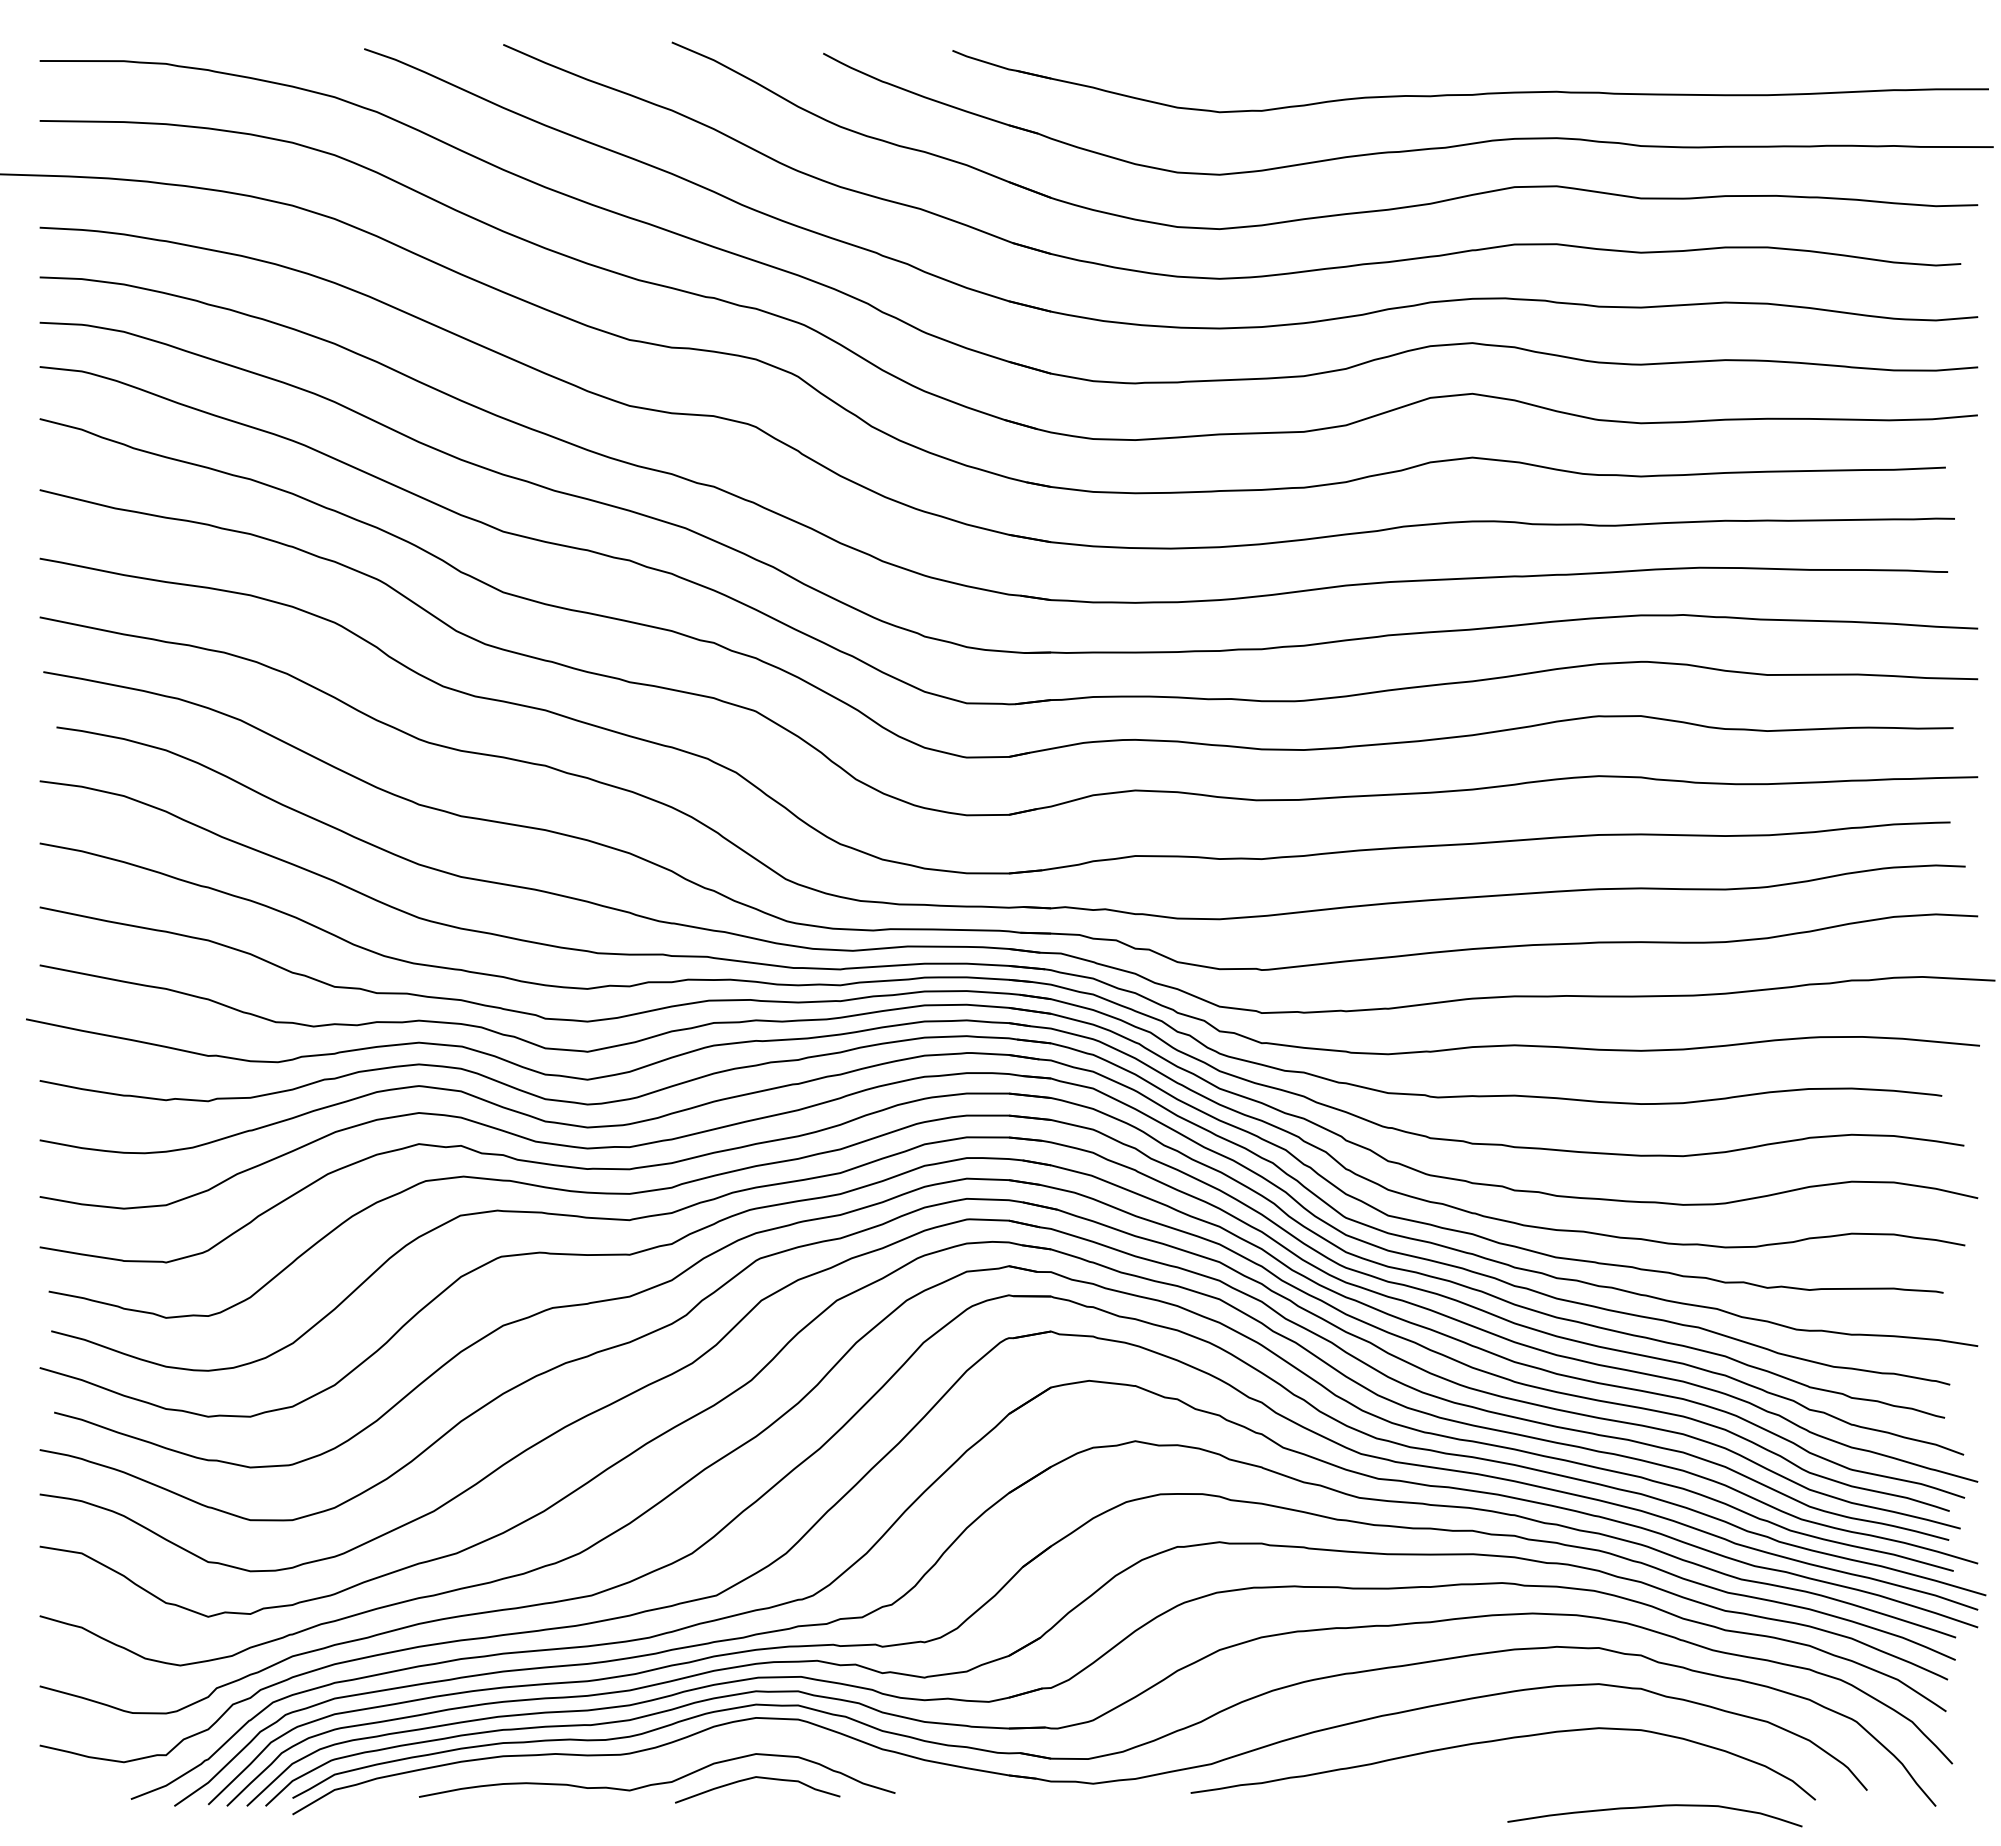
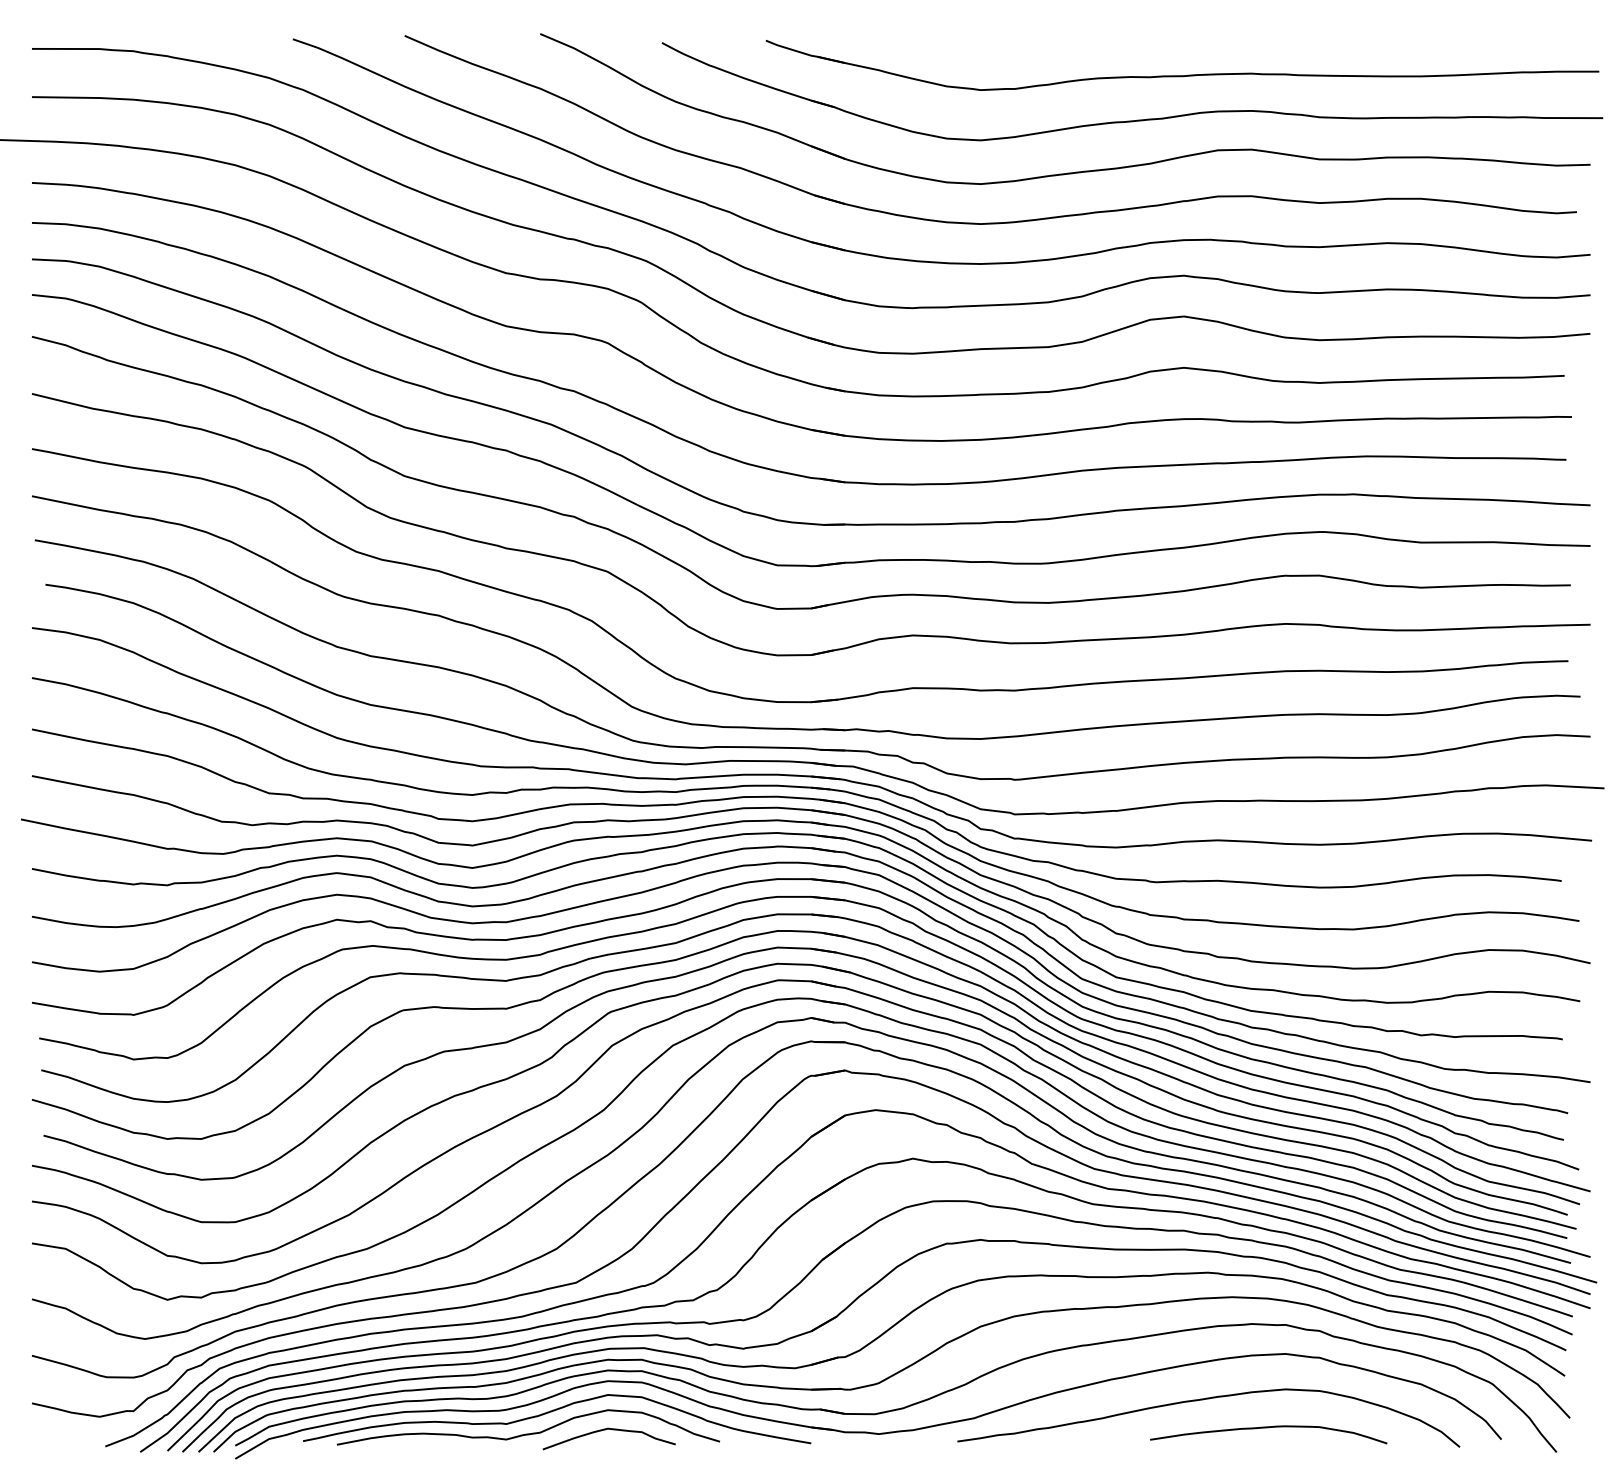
curve: (689, 1755) -> (554, 1411), added
curve: (1654, 1807) -> (1268, 1428), moved

